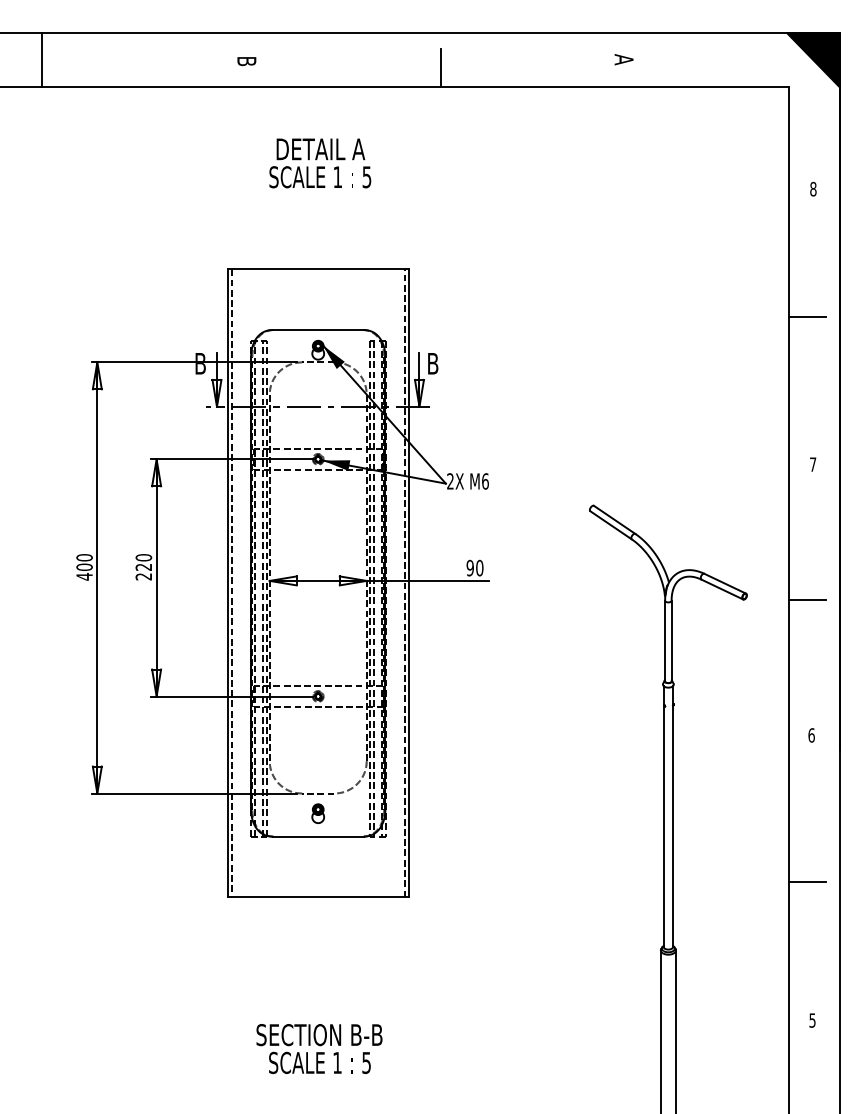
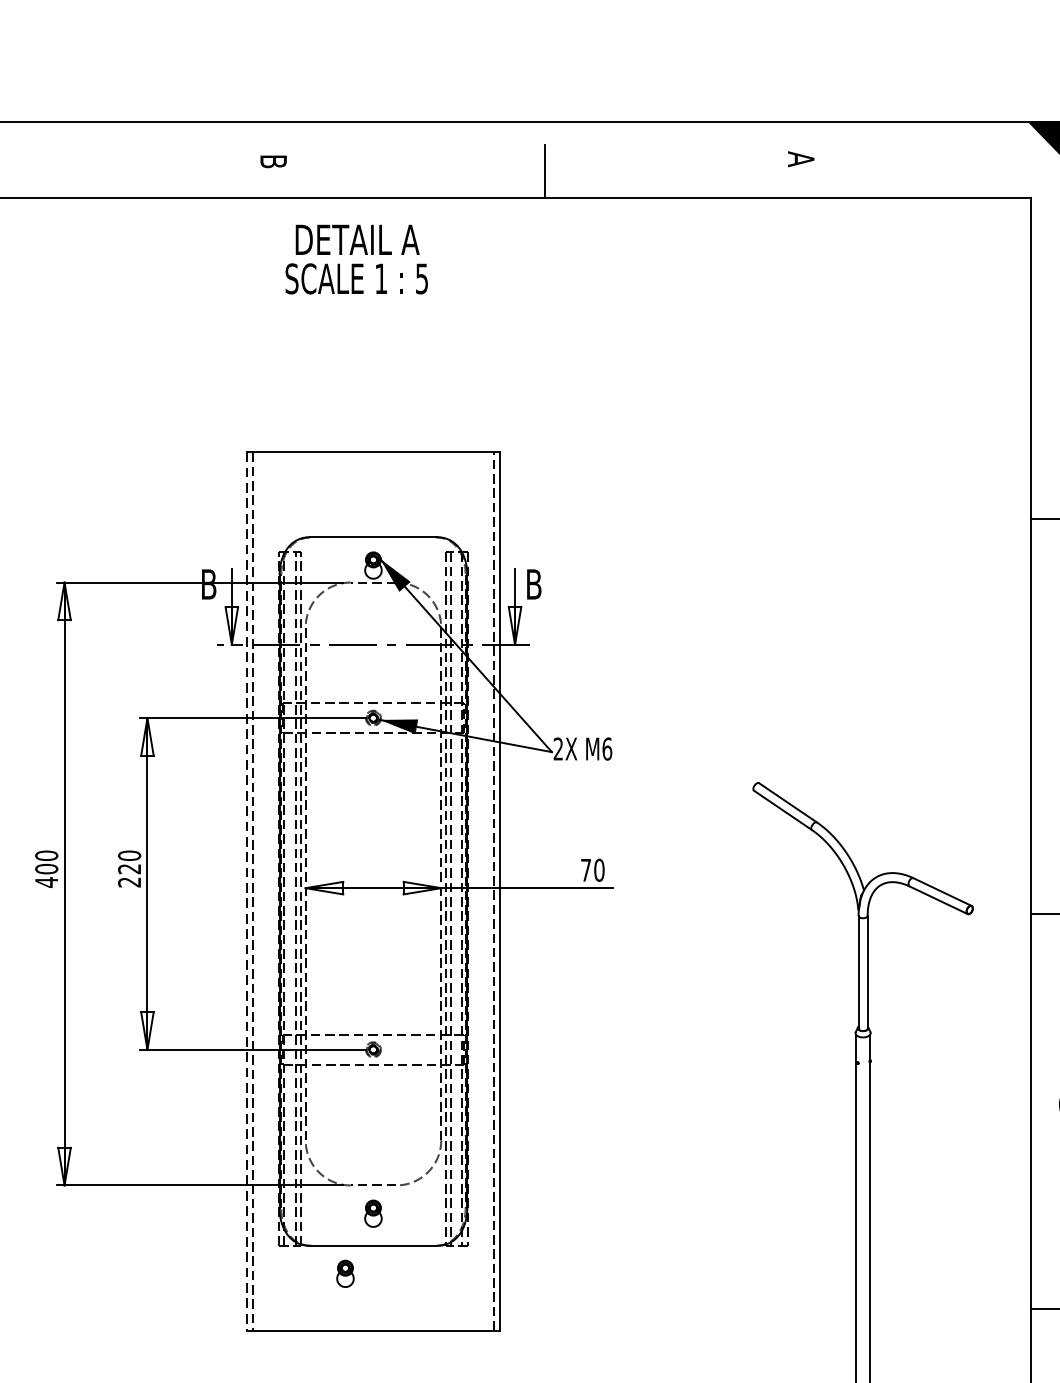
text: (320, 163) -> (357, 259), moved
text: (469, 567) -> (585, 869), 90 -> 70
line: (227, 583) -> (246, 891), solid -> dashed
part: (297, 856) -> (344, 1273), added

